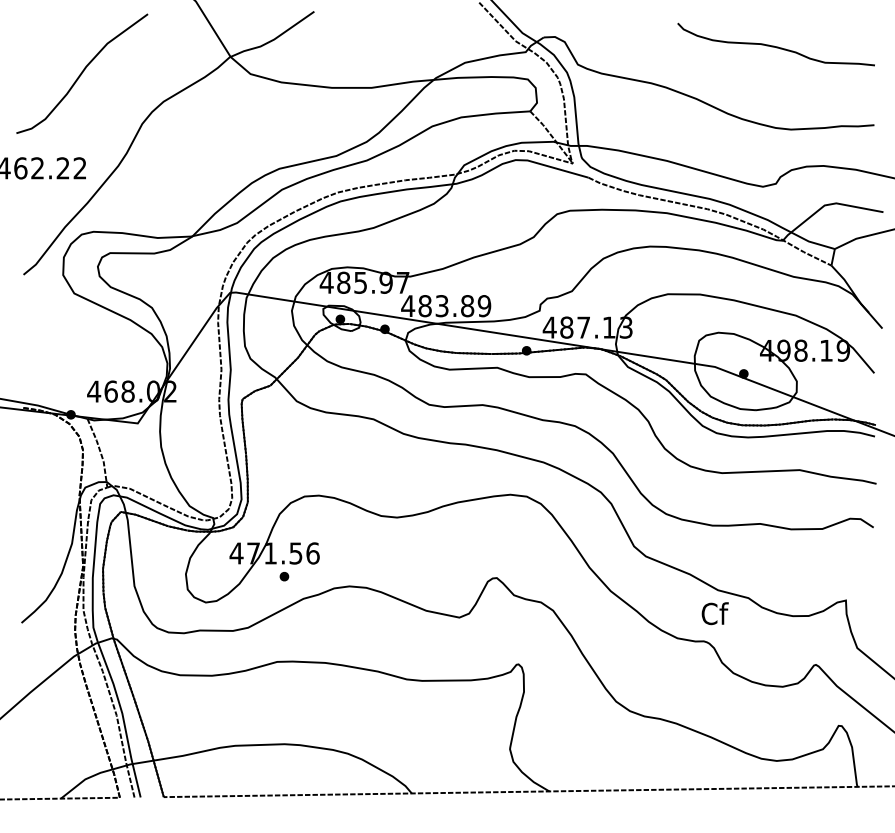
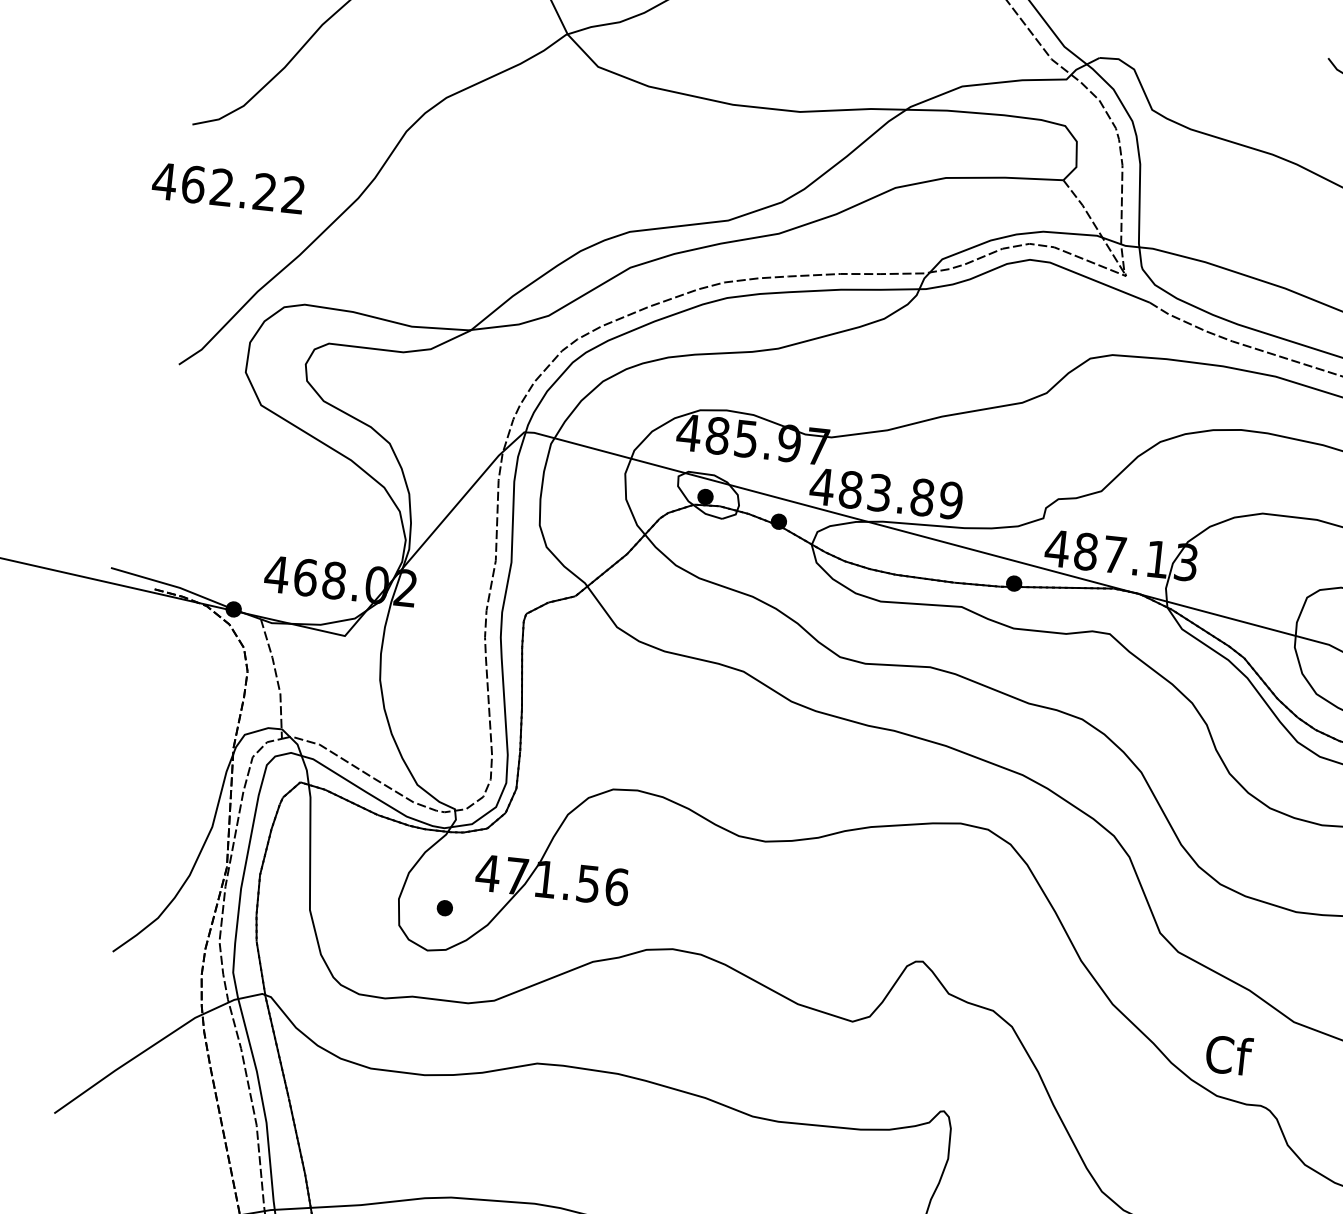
part: (284, 576) -> (445, 907), moved
text: (714, 613) -> (1228, 1054), moved

